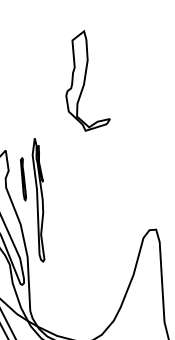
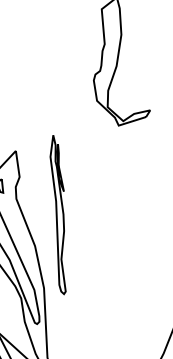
part: (23, 179) -> (38, 188), removed

